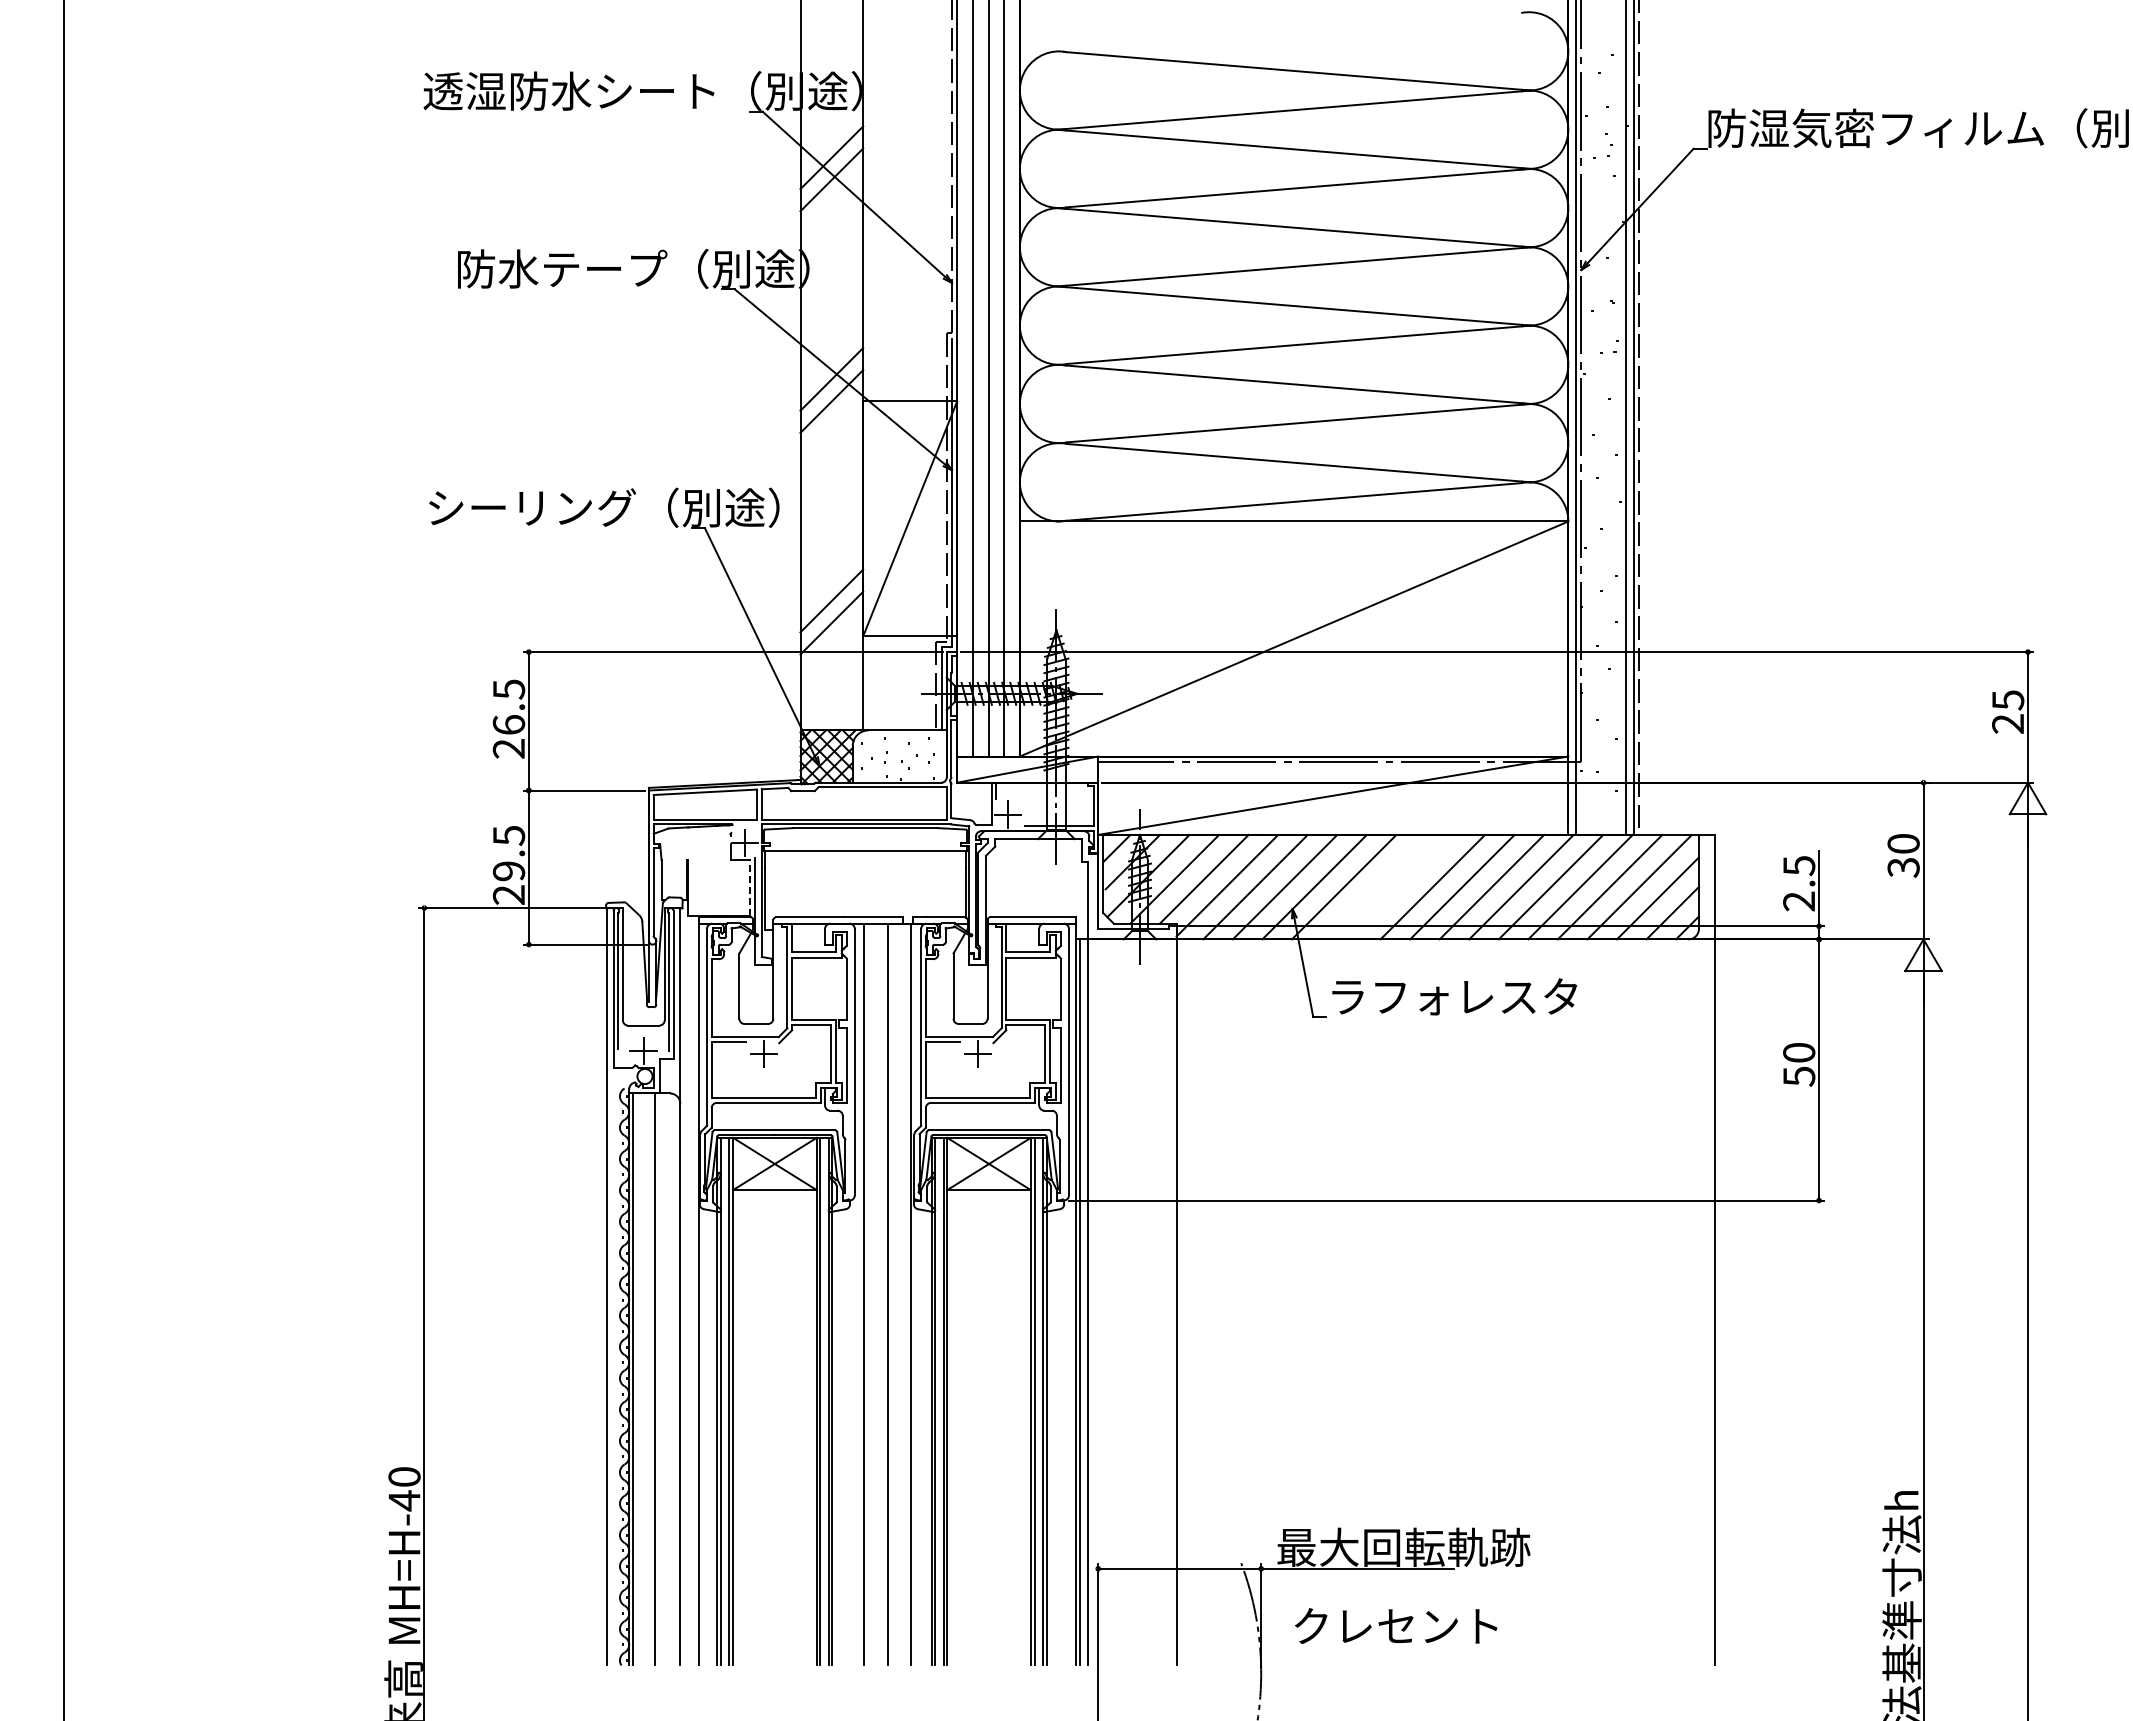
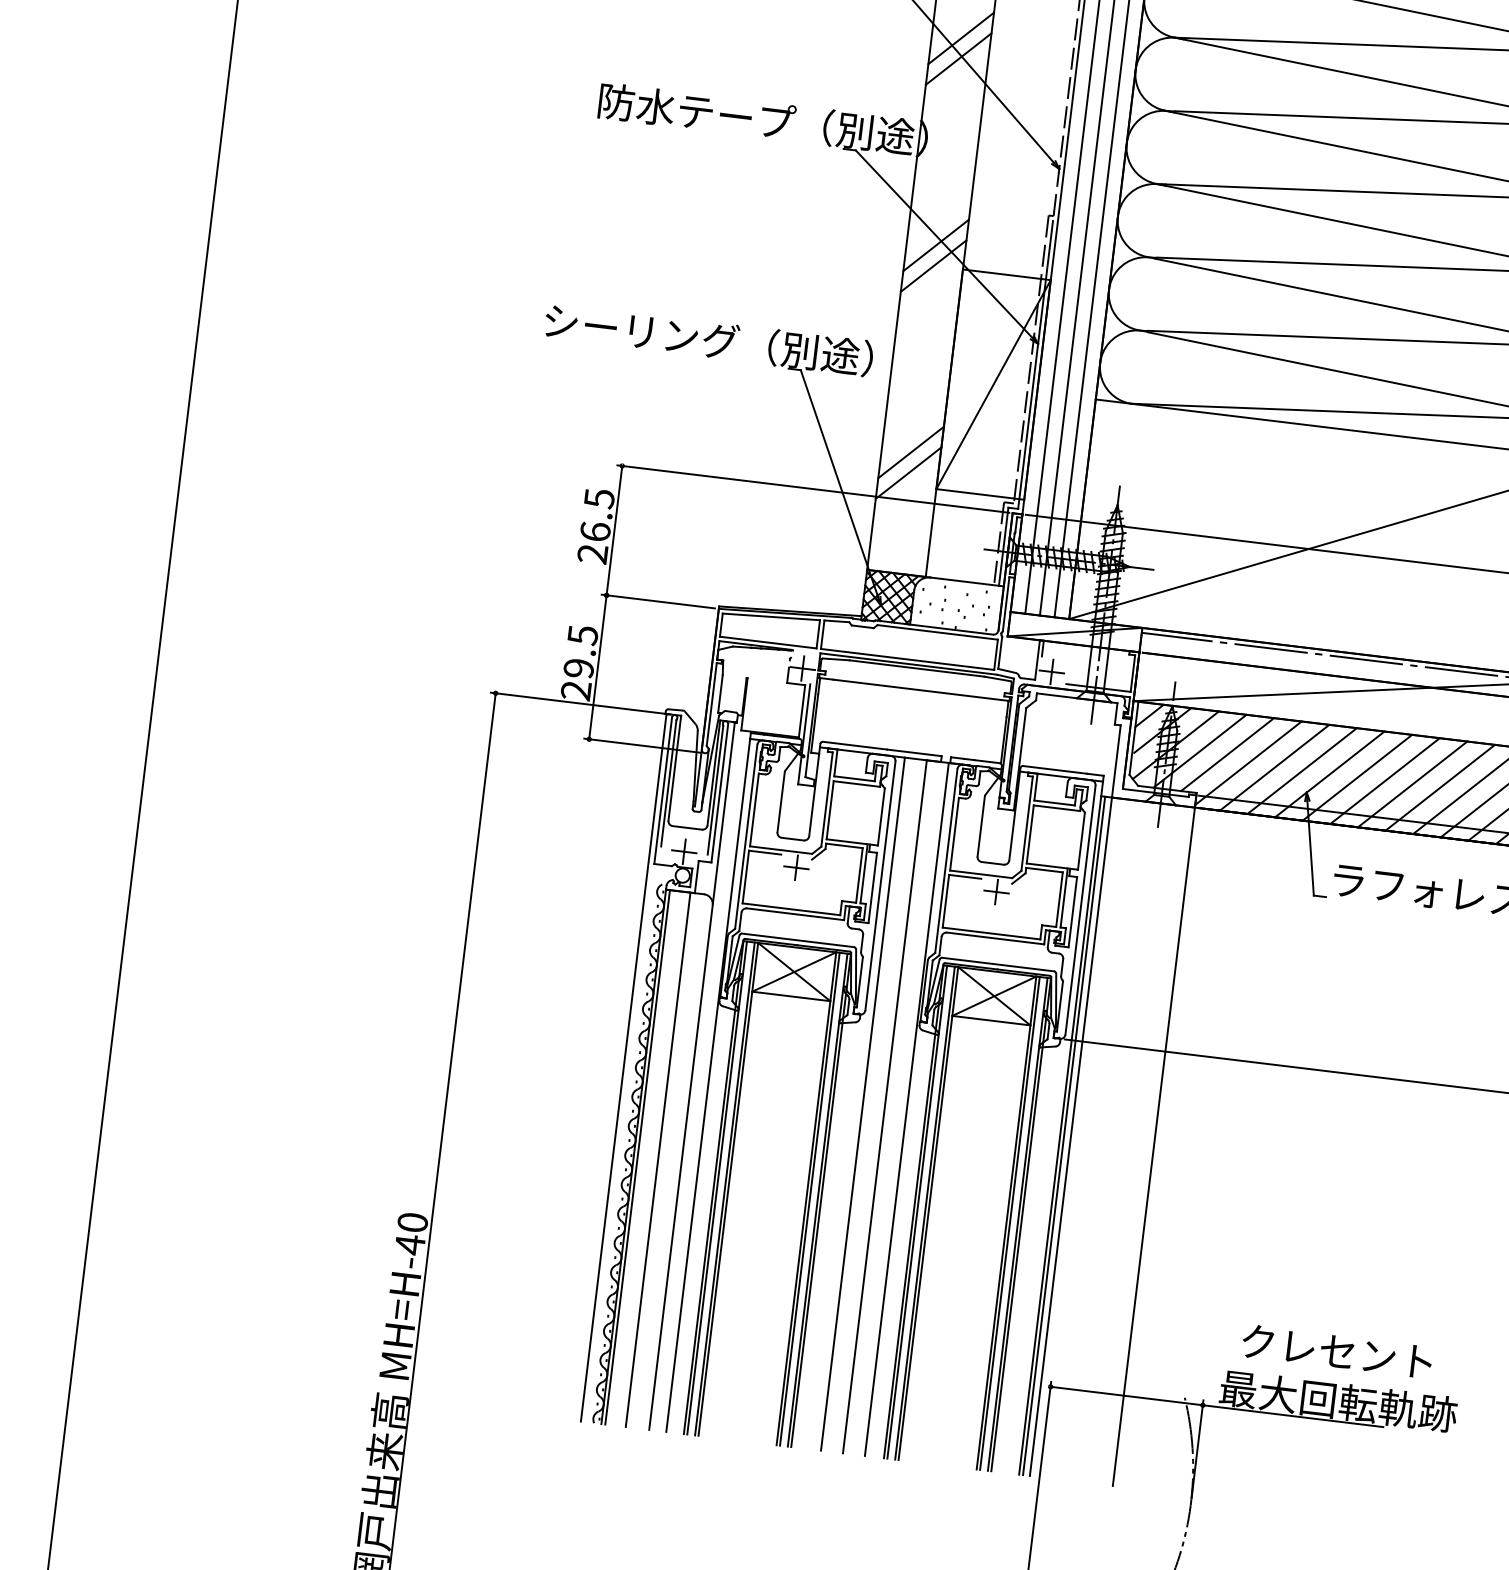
line: (1373, 886) -> (1384, 780), added
line: (1403, 886) -> (1412, 783), added
line: (749, 887) -> (801, 710), dashed -> solid
text: (1396, 1625) -> (1337, 1351), moved

